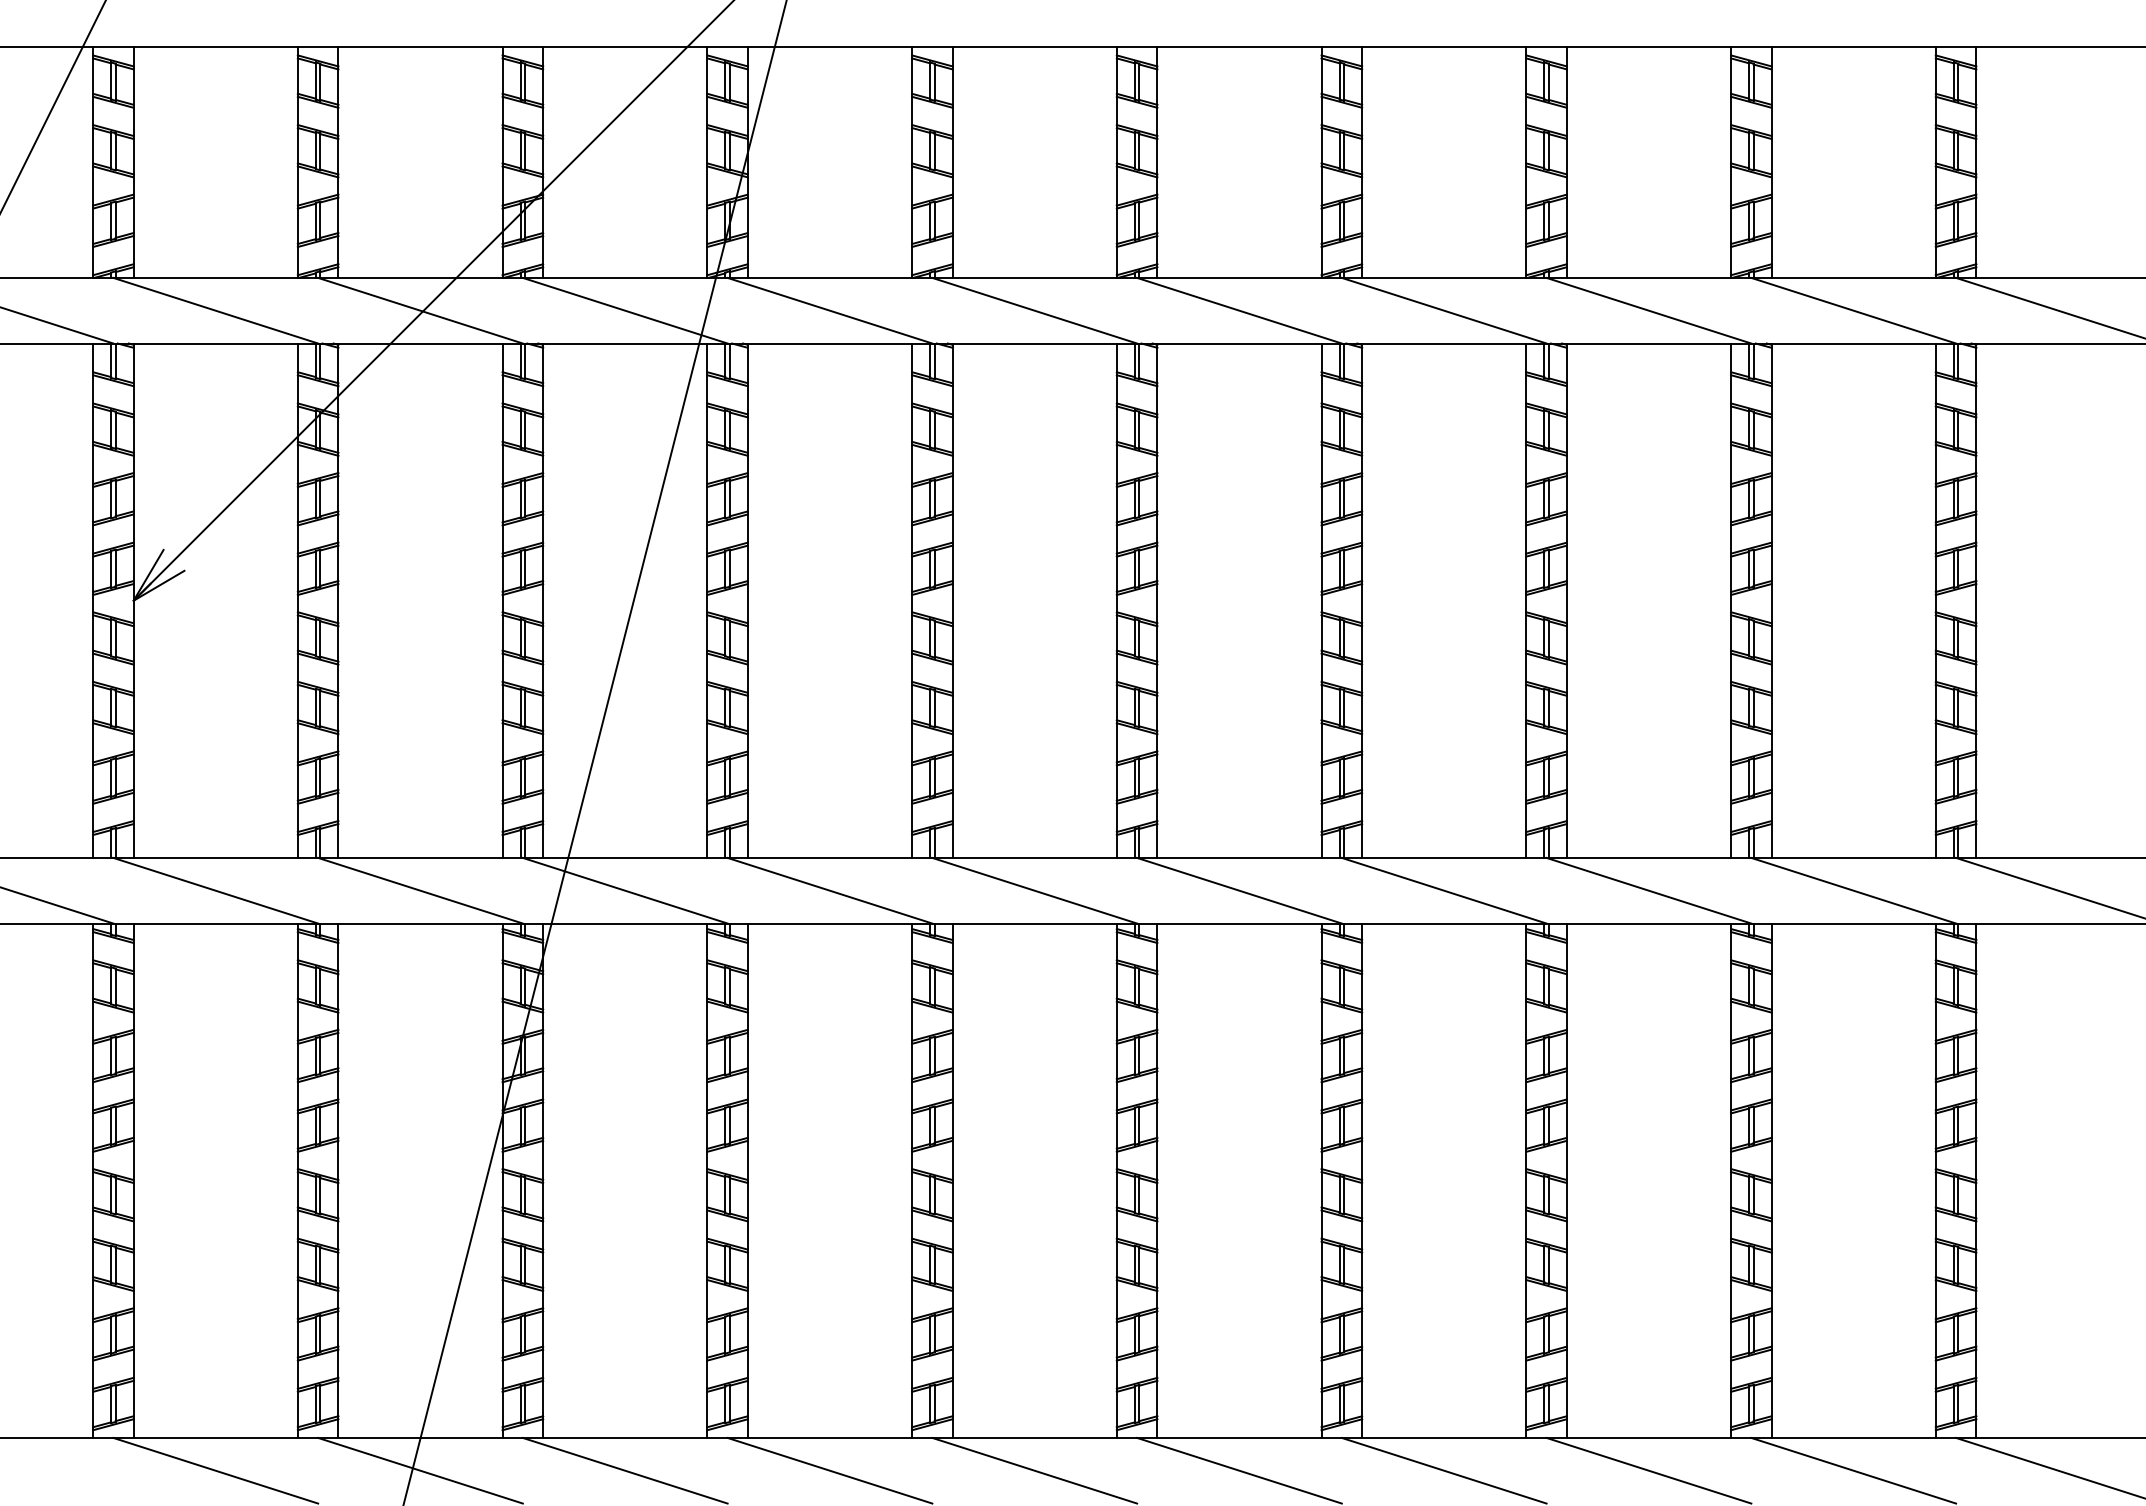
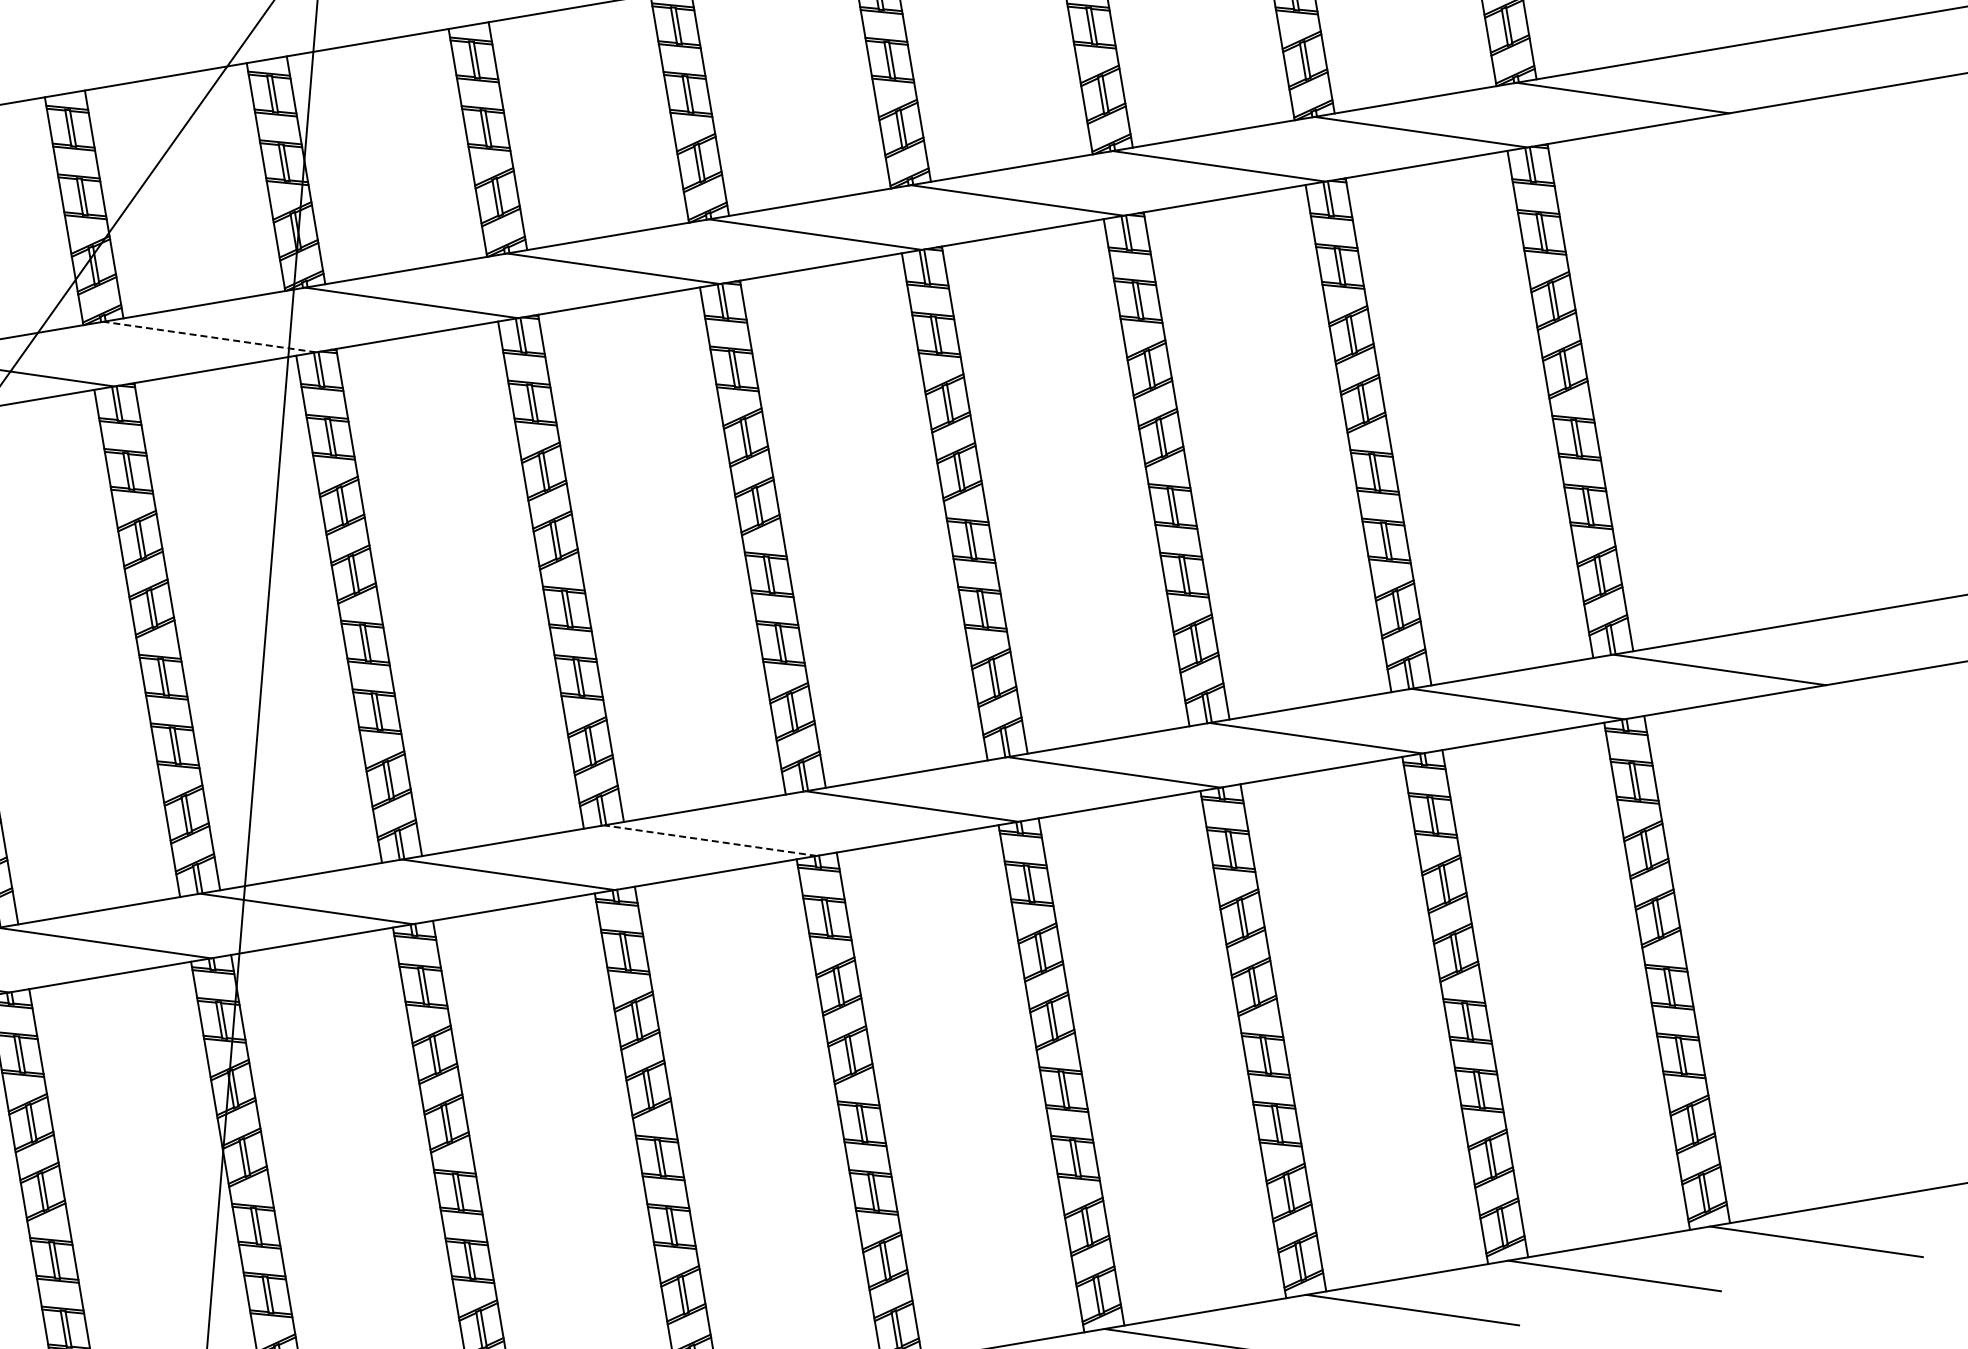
line: (625, 310) -> (210, 336), solid -> dashed
line: (1034, 890) -> (710, 840), solid -> dashed

